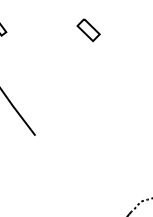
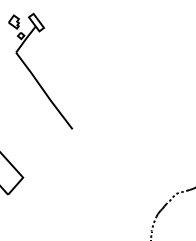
part: (88, 29) -> (124, 25), removed

